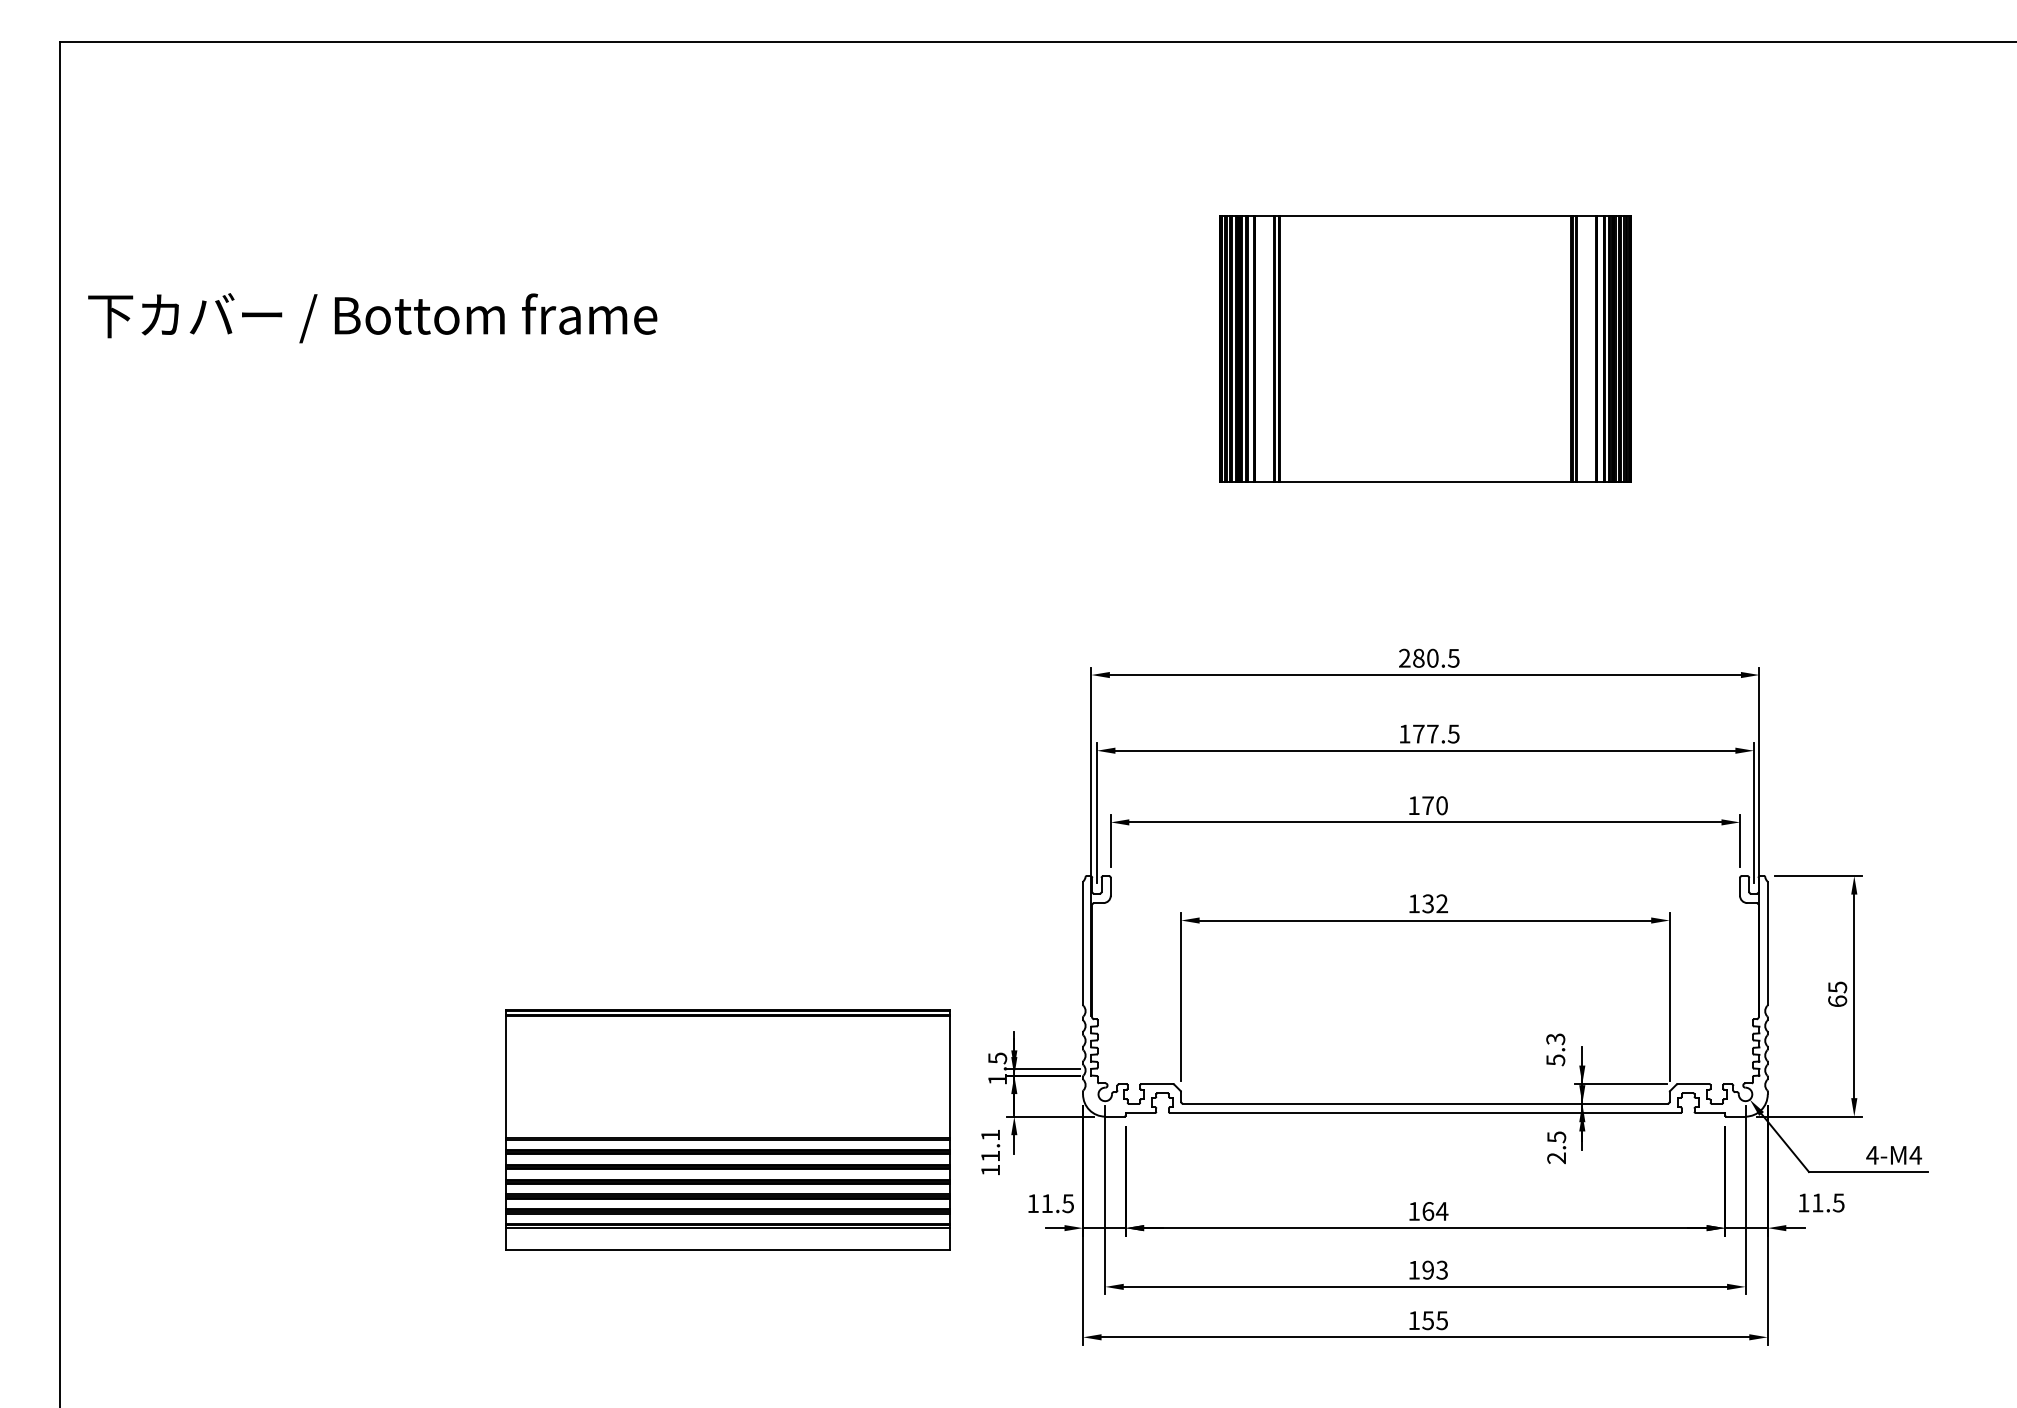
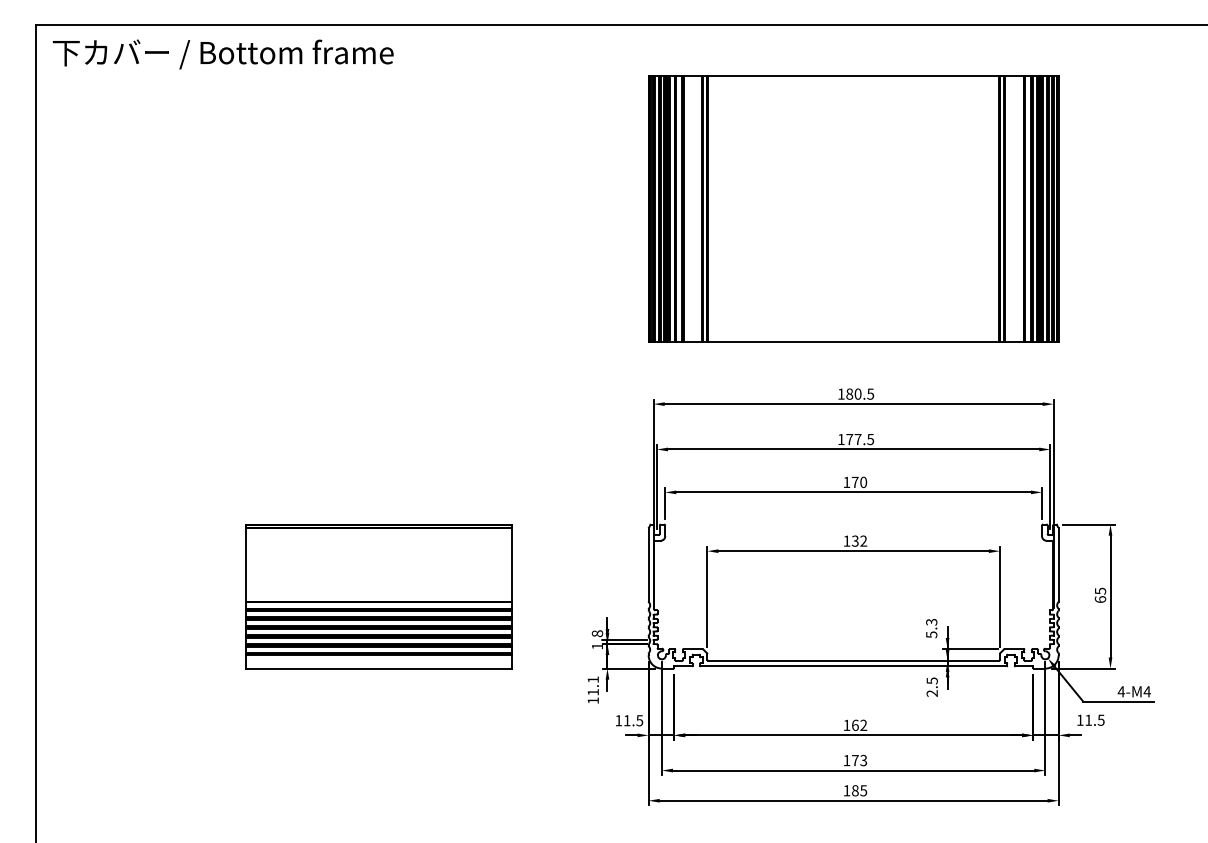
text: (371, 318) -> (222, 54), moved
part: (1425, 348) -> (853, 208), size x1.67
text: (1403, 657) -> (840, 393), 280.5 -> 180.5
text: (995, 1058) -> (596, 633), 1.5 -> 1.8
part: (727, 1129) -> (378, 596), moved
text: (1441, 1209) -> (863, 724), 164 -> 162
text: (1426, 1270) -> (854, 760), 193 -> 173
text: (1428, 1320) -> (855, 790), 155 -> 185

